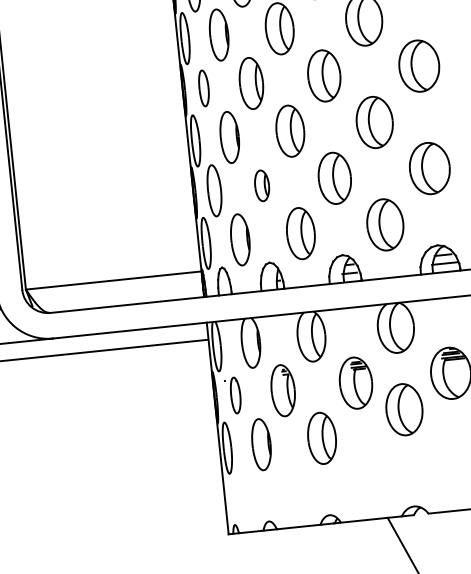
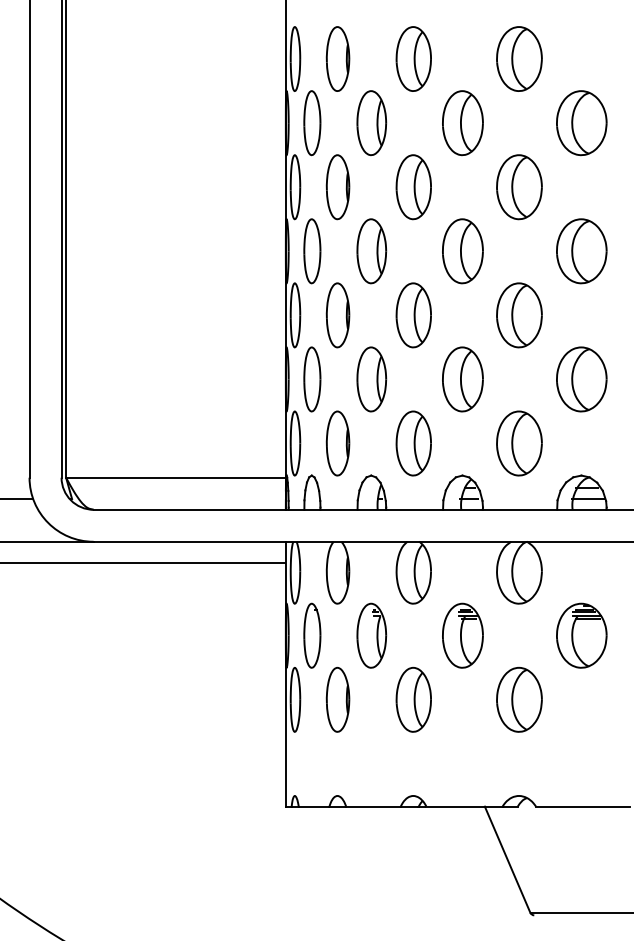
part: (204, 88) -> (312, 251), size x1.43
part: (261, 185) -> (371, 379), size x1.67
part: (235, 395) -> (312, 635), size x1.43
part: (404, 409) -> (519, 699), moved

